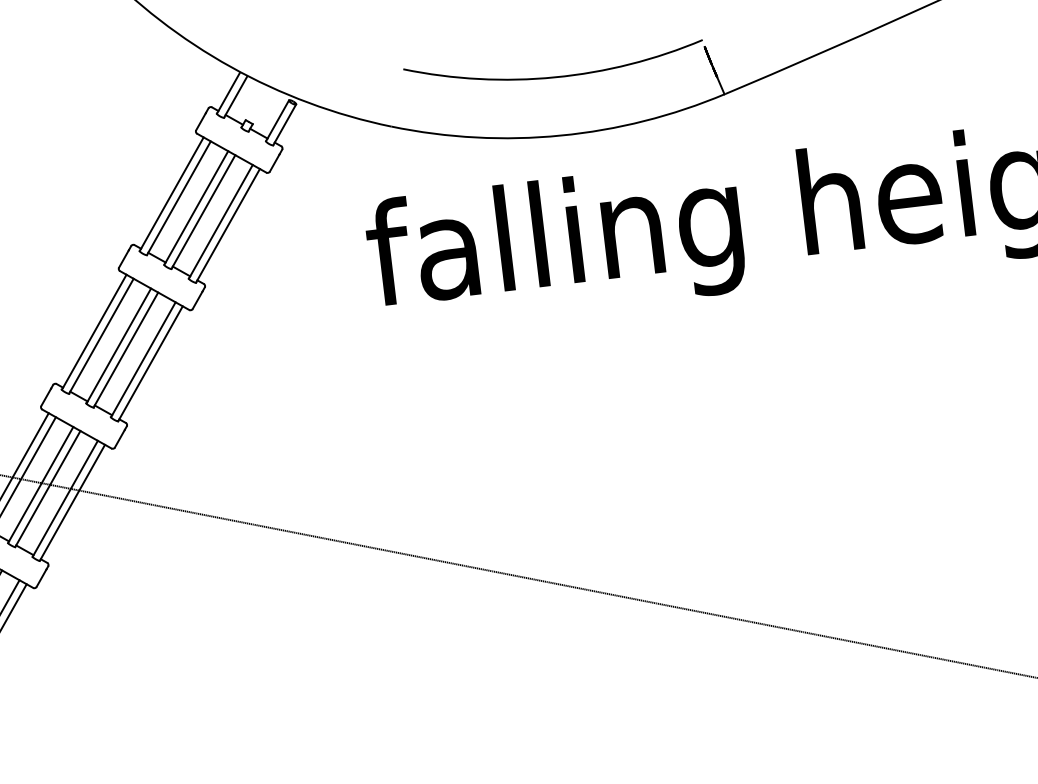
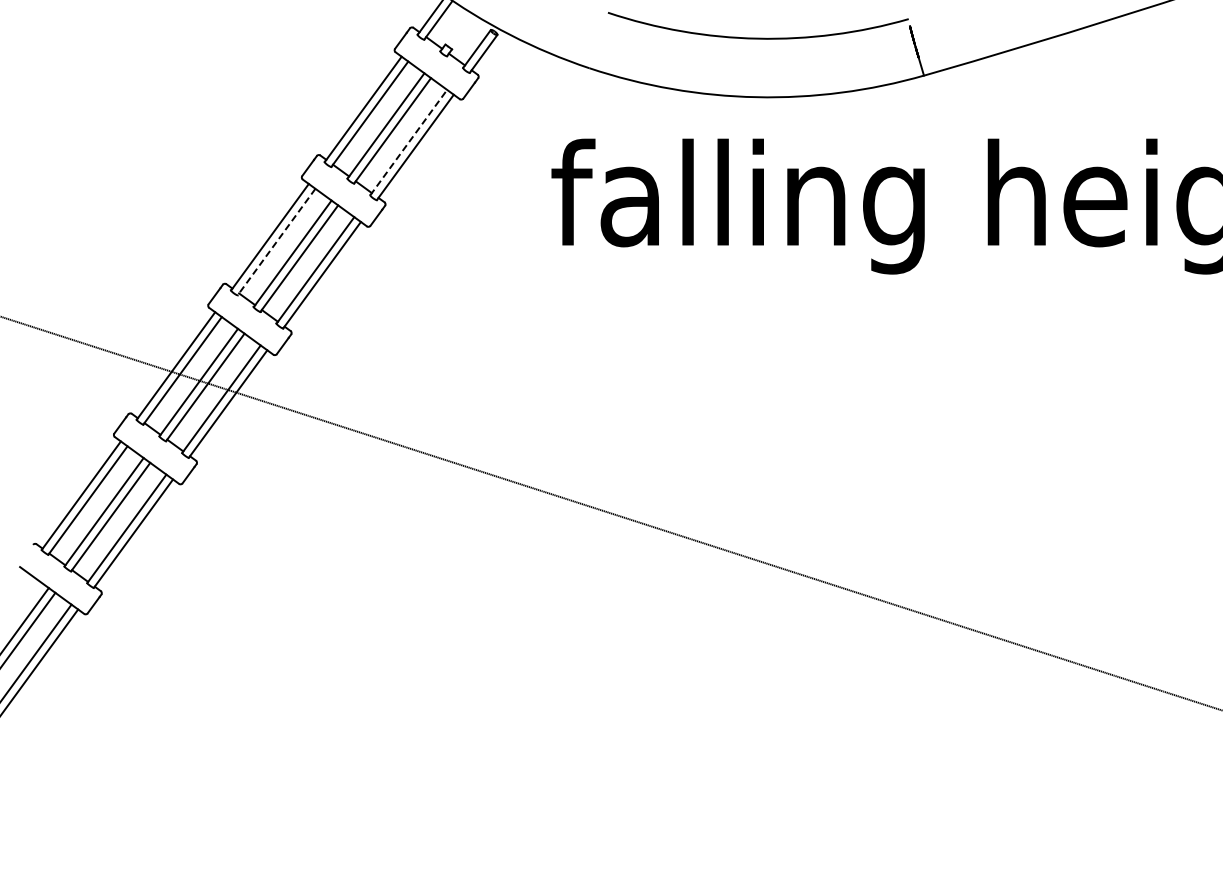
line: (221, 221) -> (409, 142), solid -> dashed
line: (101, 336) -> (276, 242), solid -> dashed

